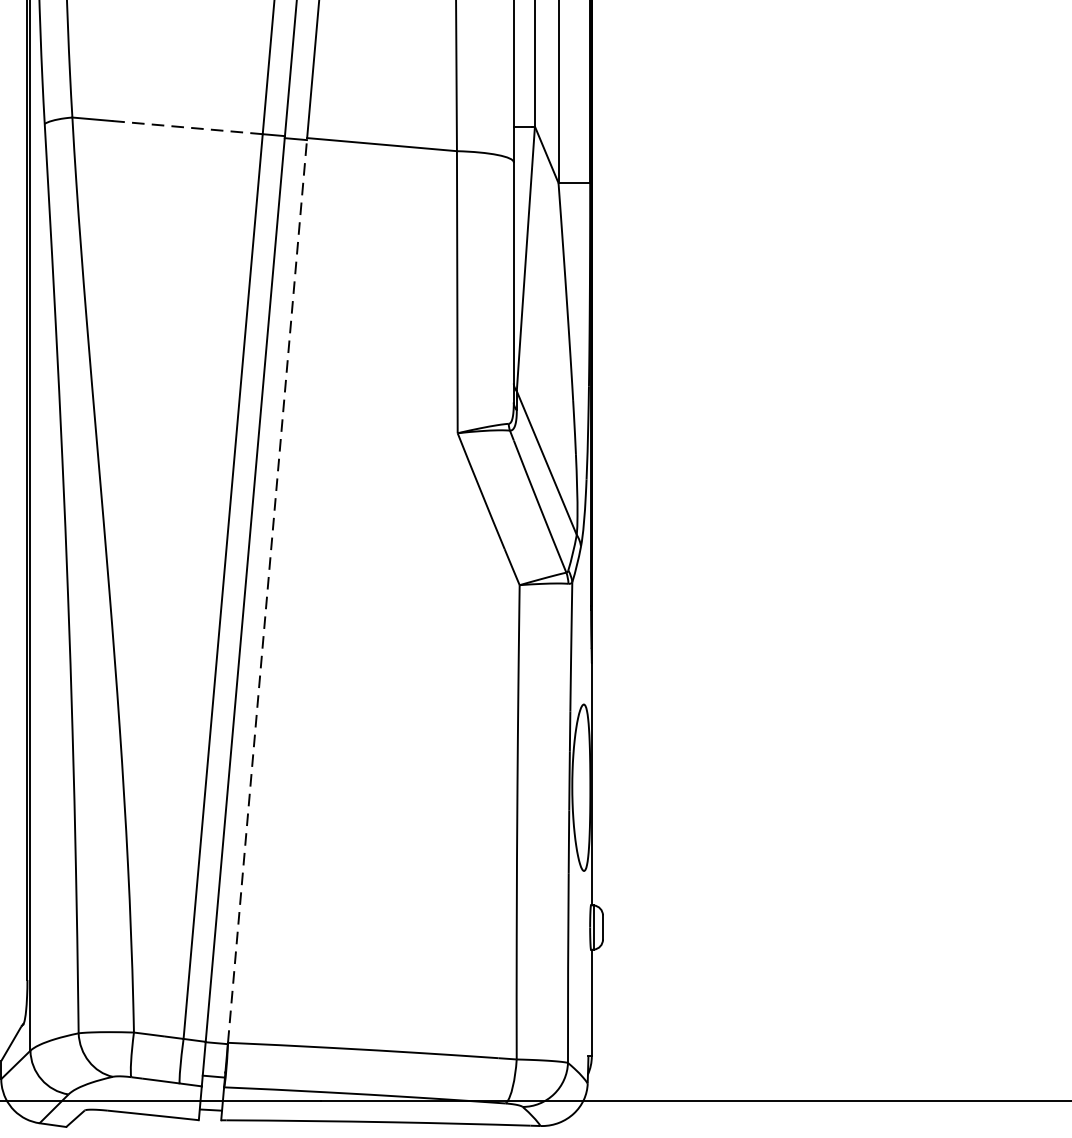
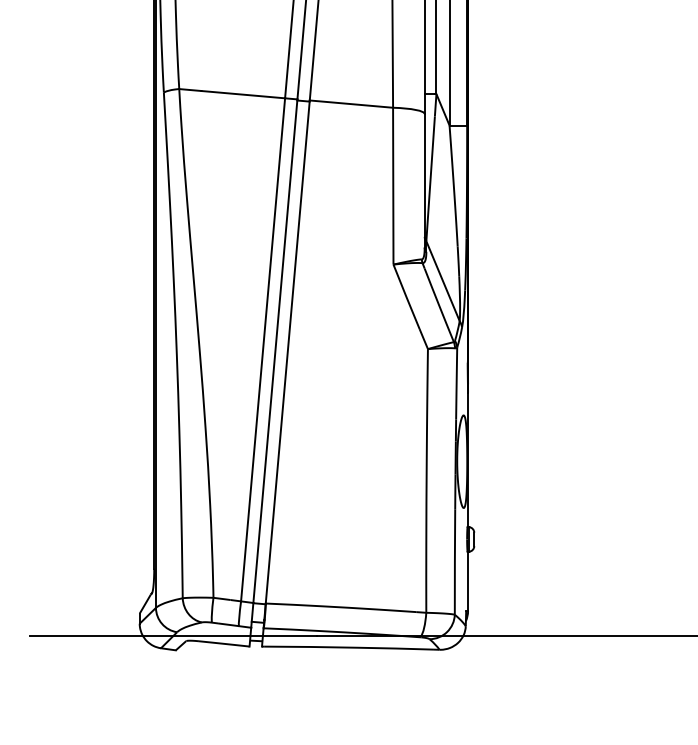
line: (187, 127) -> (243, 94), dashed -> solid
line: (267, 589) -> (287, 351), dashed -> solid

